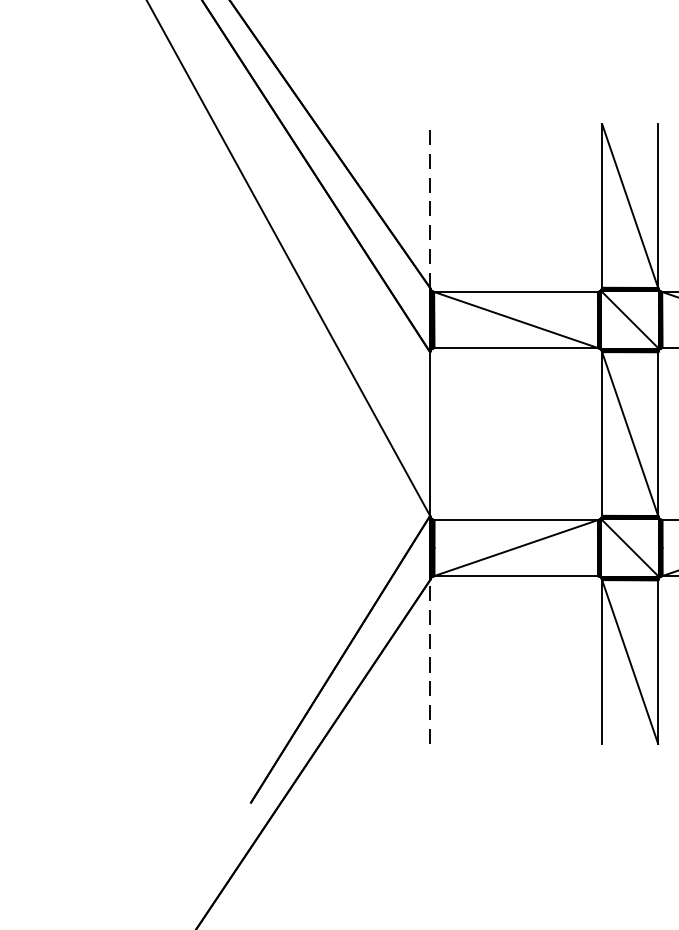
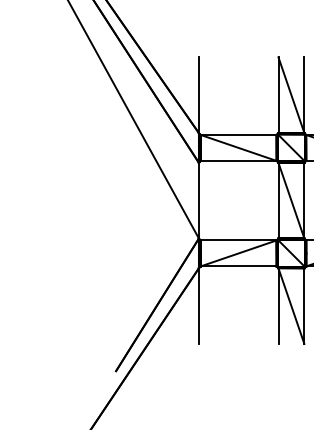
line: (429, 206) -> (198, 95), dashed -> solid
line: (429, 662) -> (198, 306), dashed -> solid

